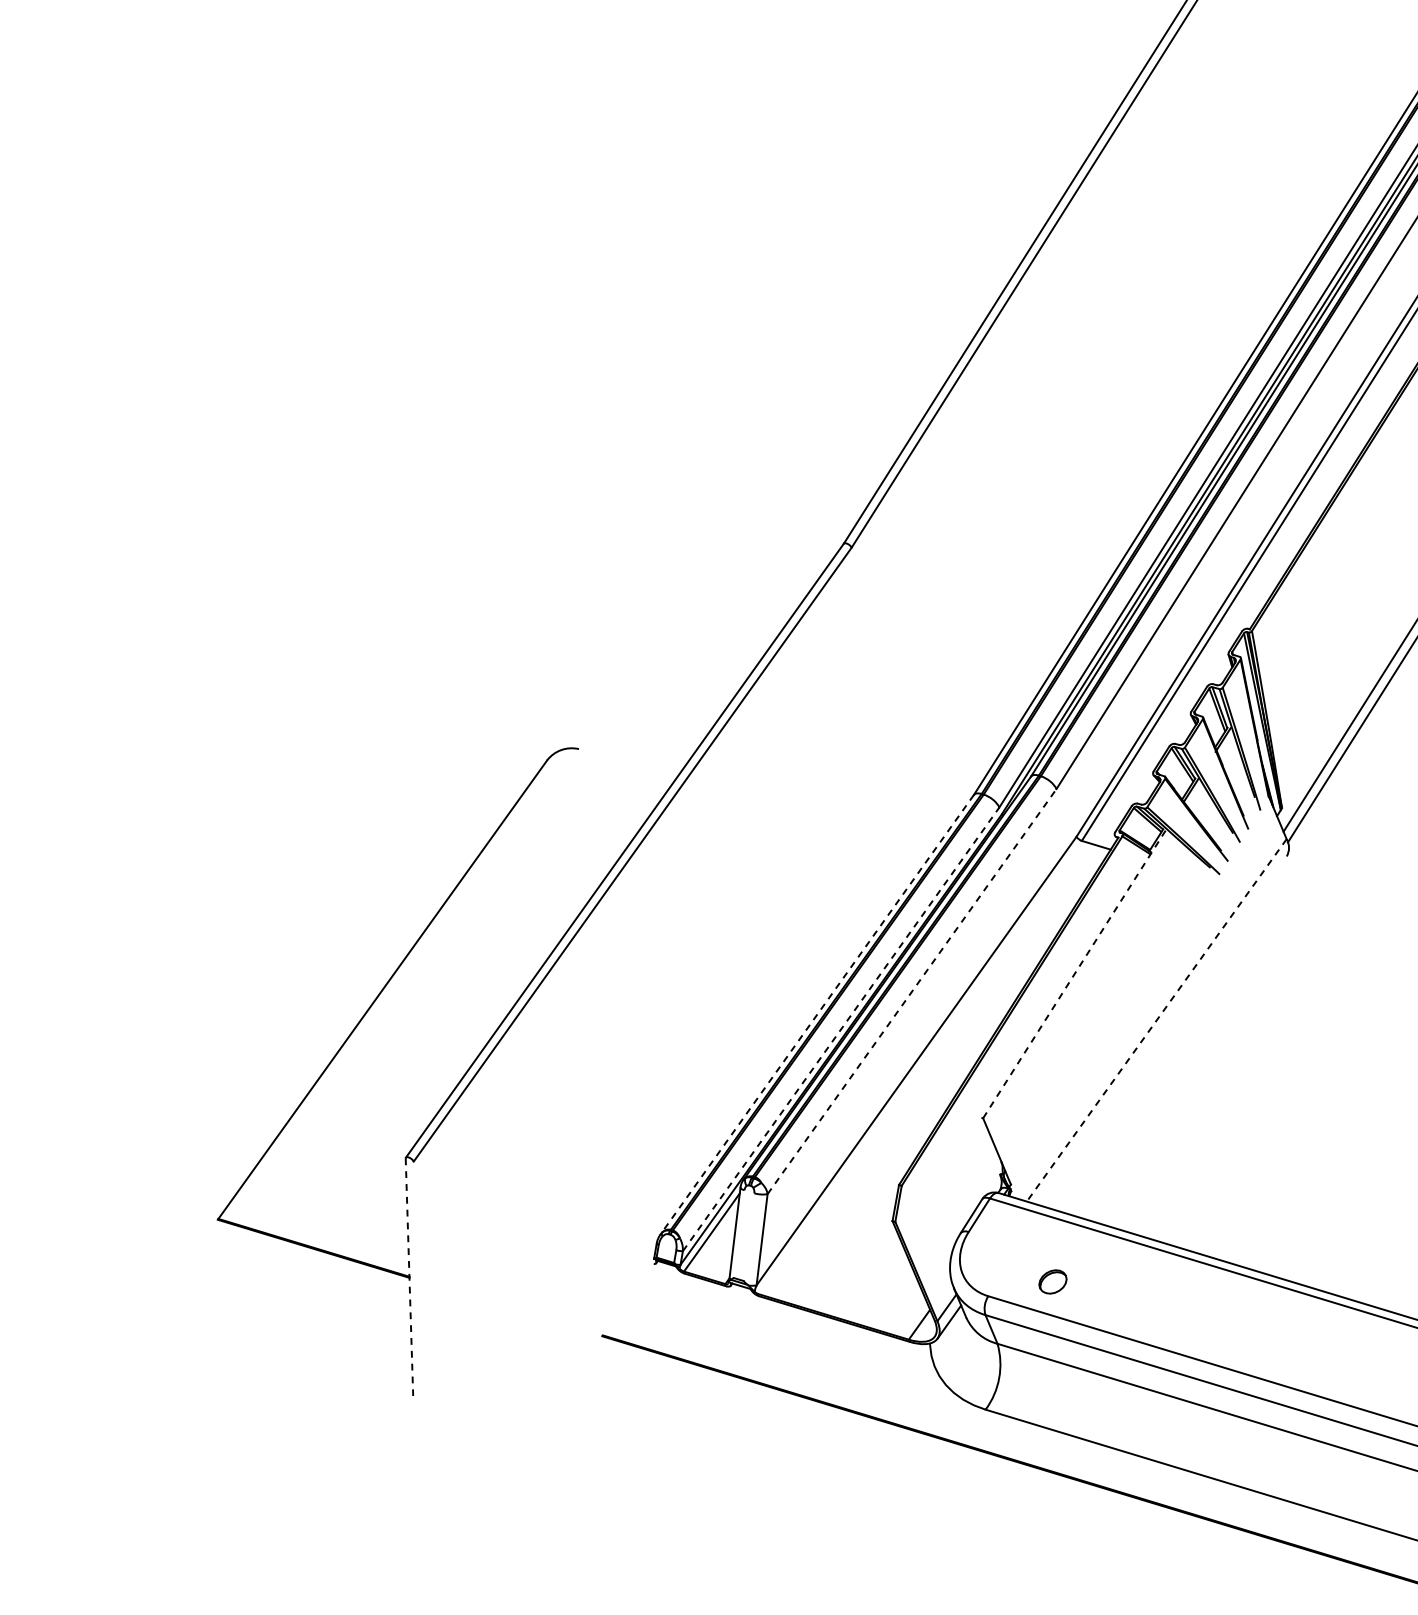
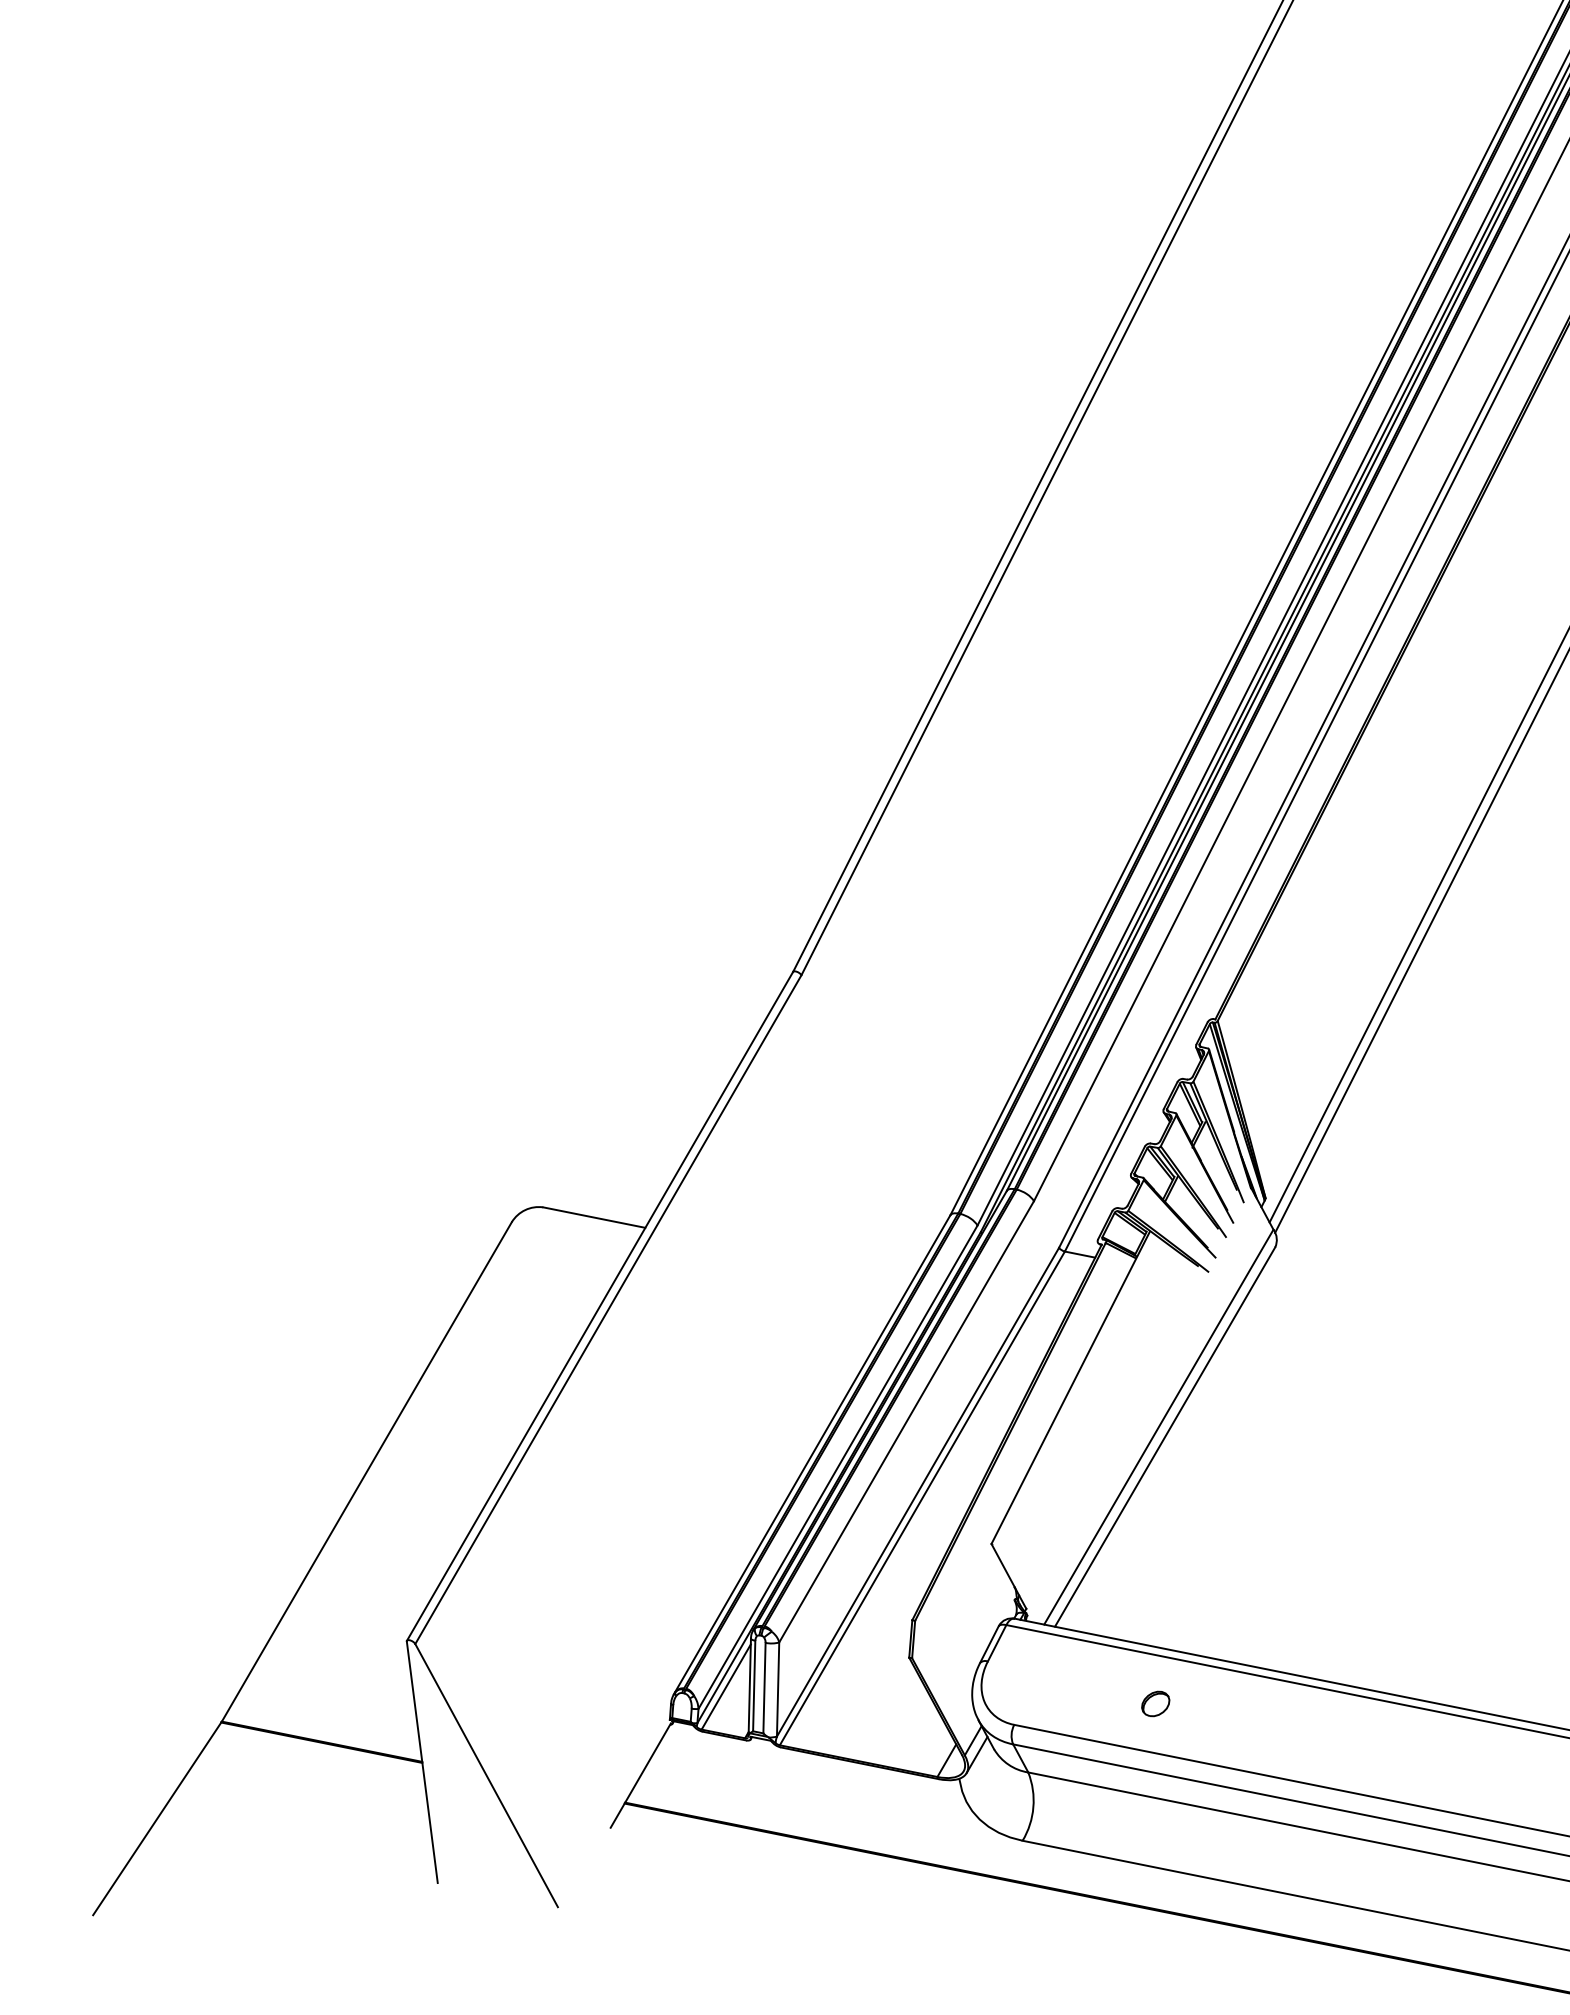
line: (627, 763) -> (594, 1217), added
line: (1074, 973) -> (1070, 1387), dashed -> solid
line: (911, 991) -> (906, 1421), dashed -> solid
line: (816, 1015) -> (811, 1455), dashed -> solid
line: (1156, 1020) -> (1158, 1427), dashed -> solid
line: (841, 1028) -> (838, 1466), dashed -> solid
line: (1162, 1030) -> (1165, 1436), added
line: (919, 1067) -> (921, 1498), added
line: (739, 1233) -> (754, 1685), added
line: (749, 1236) -> (764, 1687), added
line: (409, 1277) -> (422, 1762), dashed -> solid
part: (1052, 1281) -> (1155, 1703), moved
line: (470, 1296) -> (486, 1775), added
line: (146, 1307) -> (157, 1818), added
line: (620, 1310) -> (640, 1775), added

